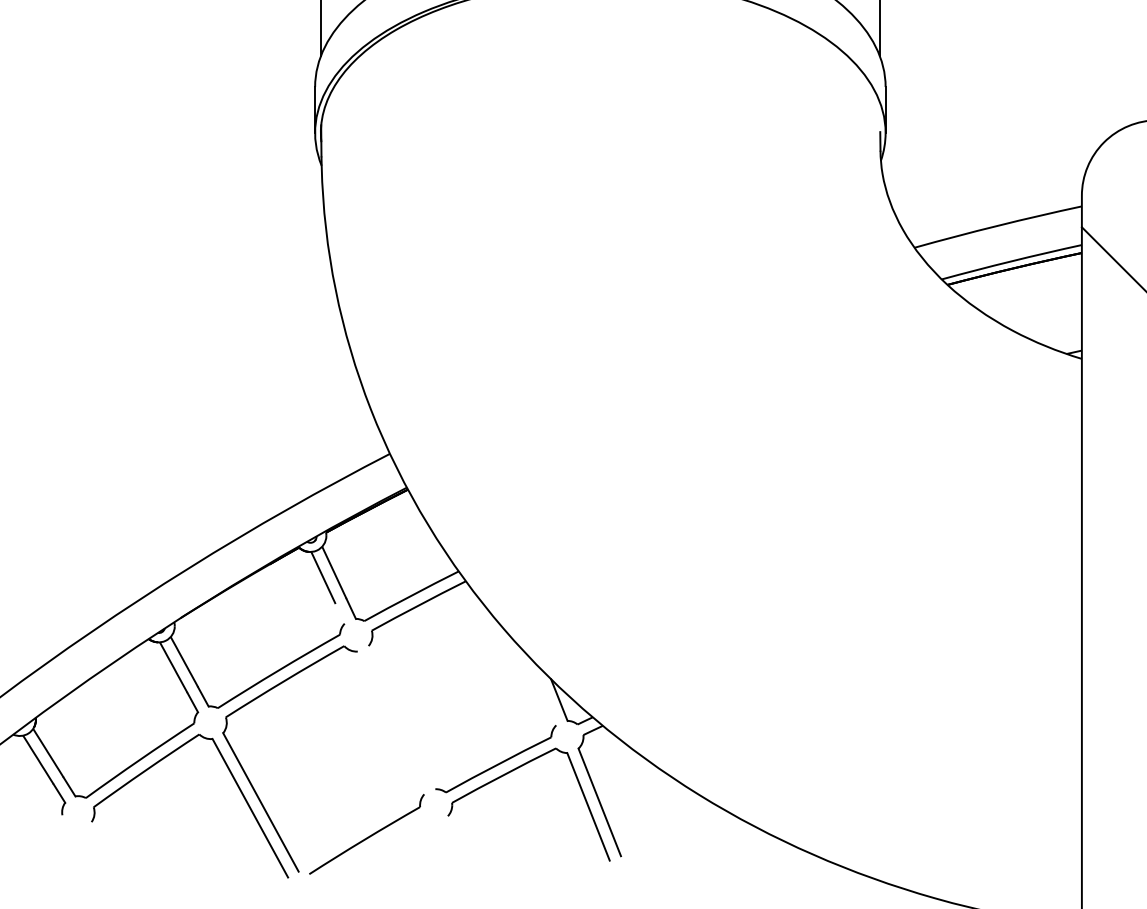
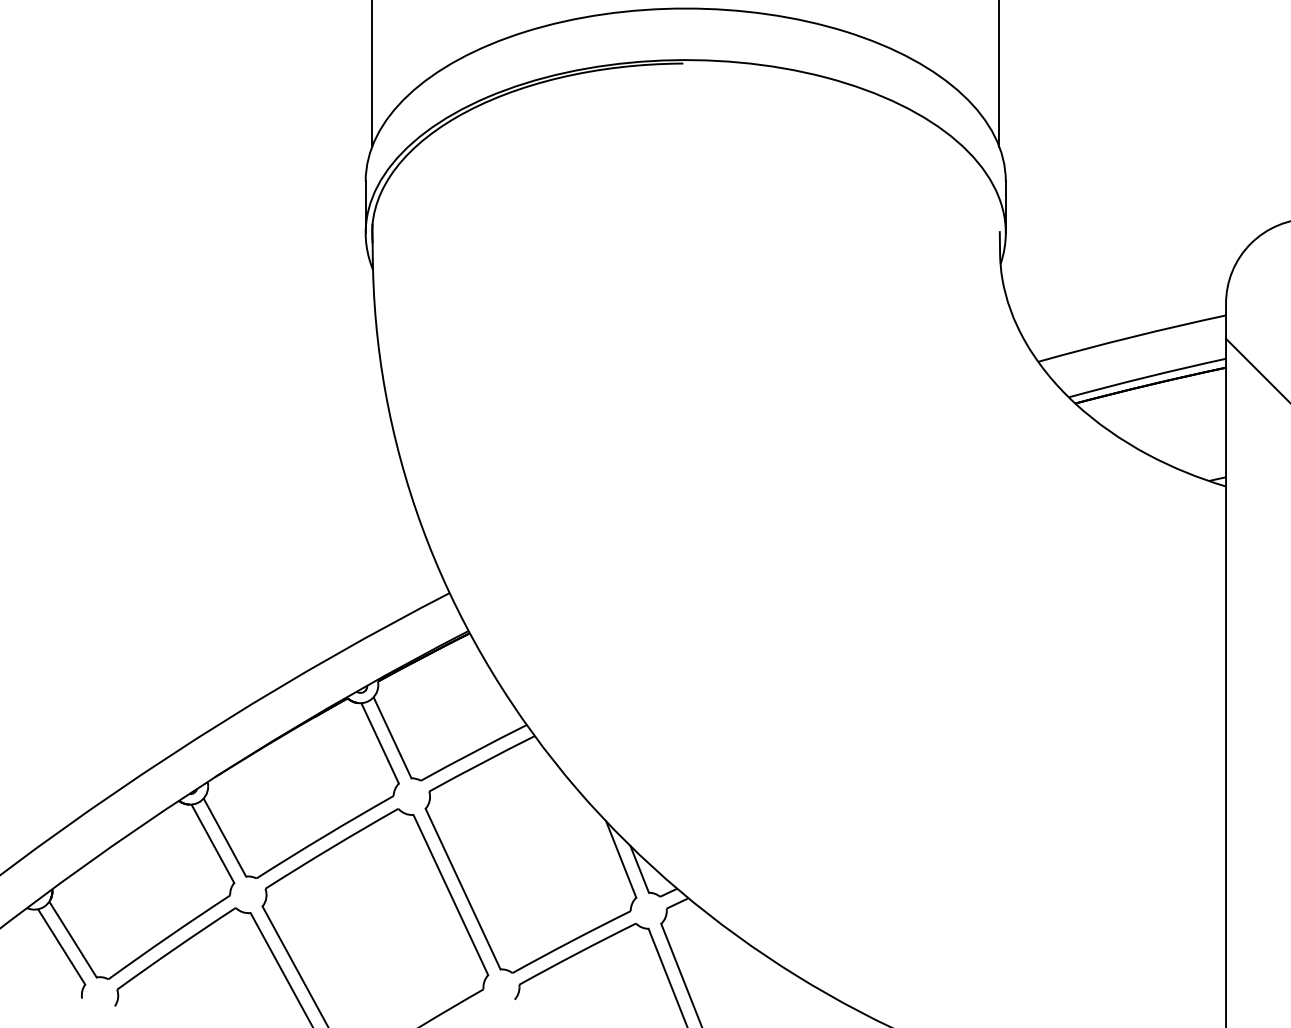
line: (339, 613) -> (393, 772), added
line: (543, 691) -> (621, 859), added
line: (401, 717) -> (462, 888), added
line: (390, 722) -> (450, 894), added

